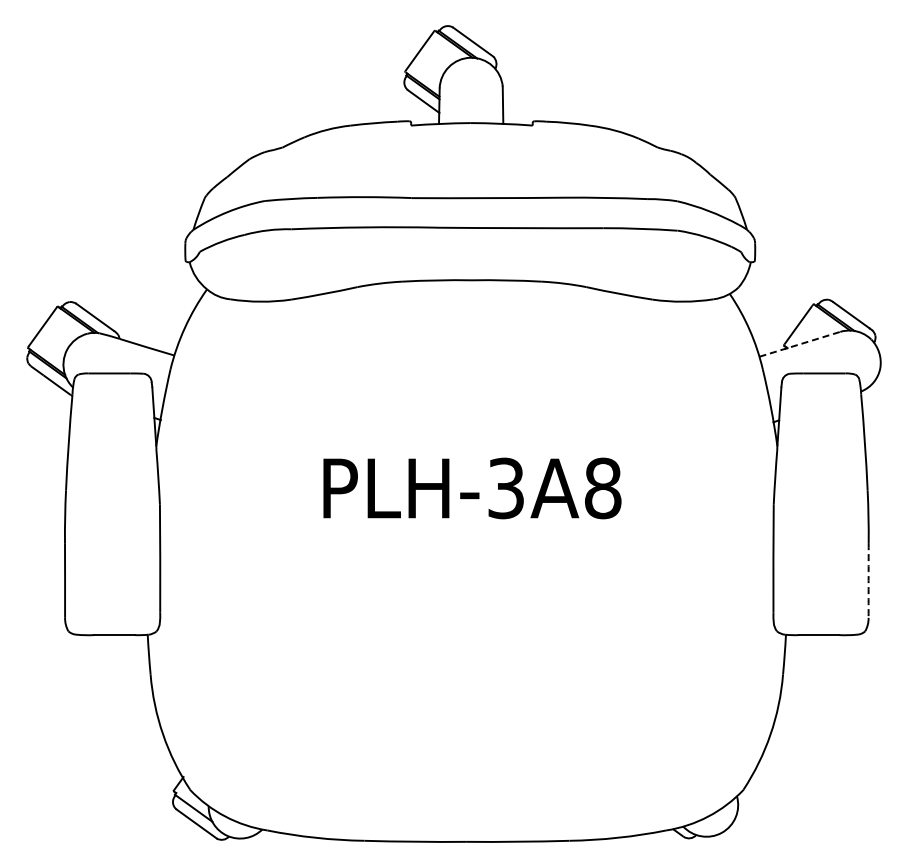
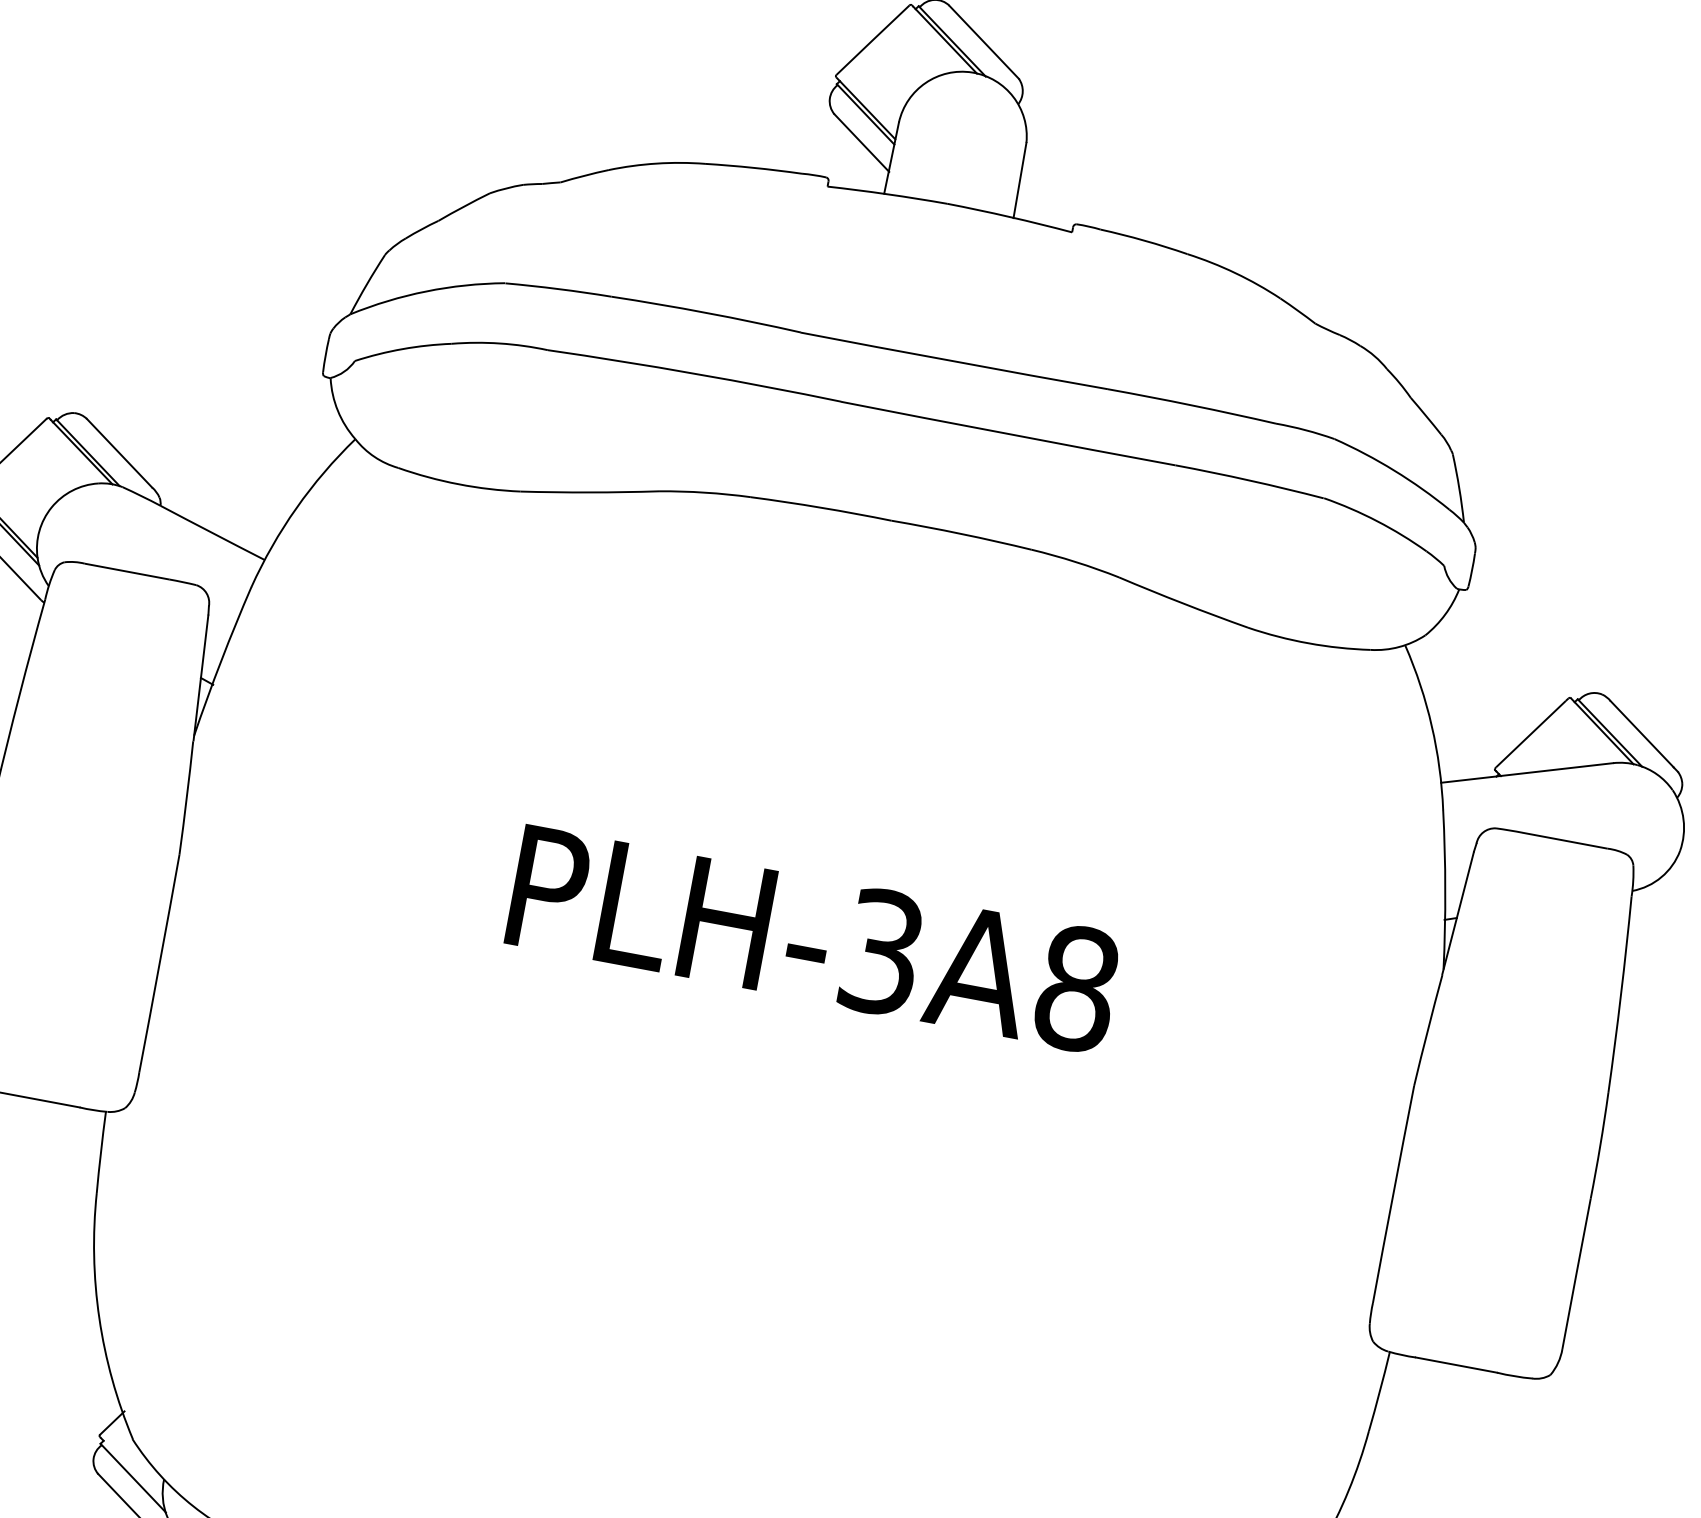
line: (800, 344) -> (1528, 773), dashed -> solid
arc: (868, 580) -> (1576, 1273), dashed -> solid

